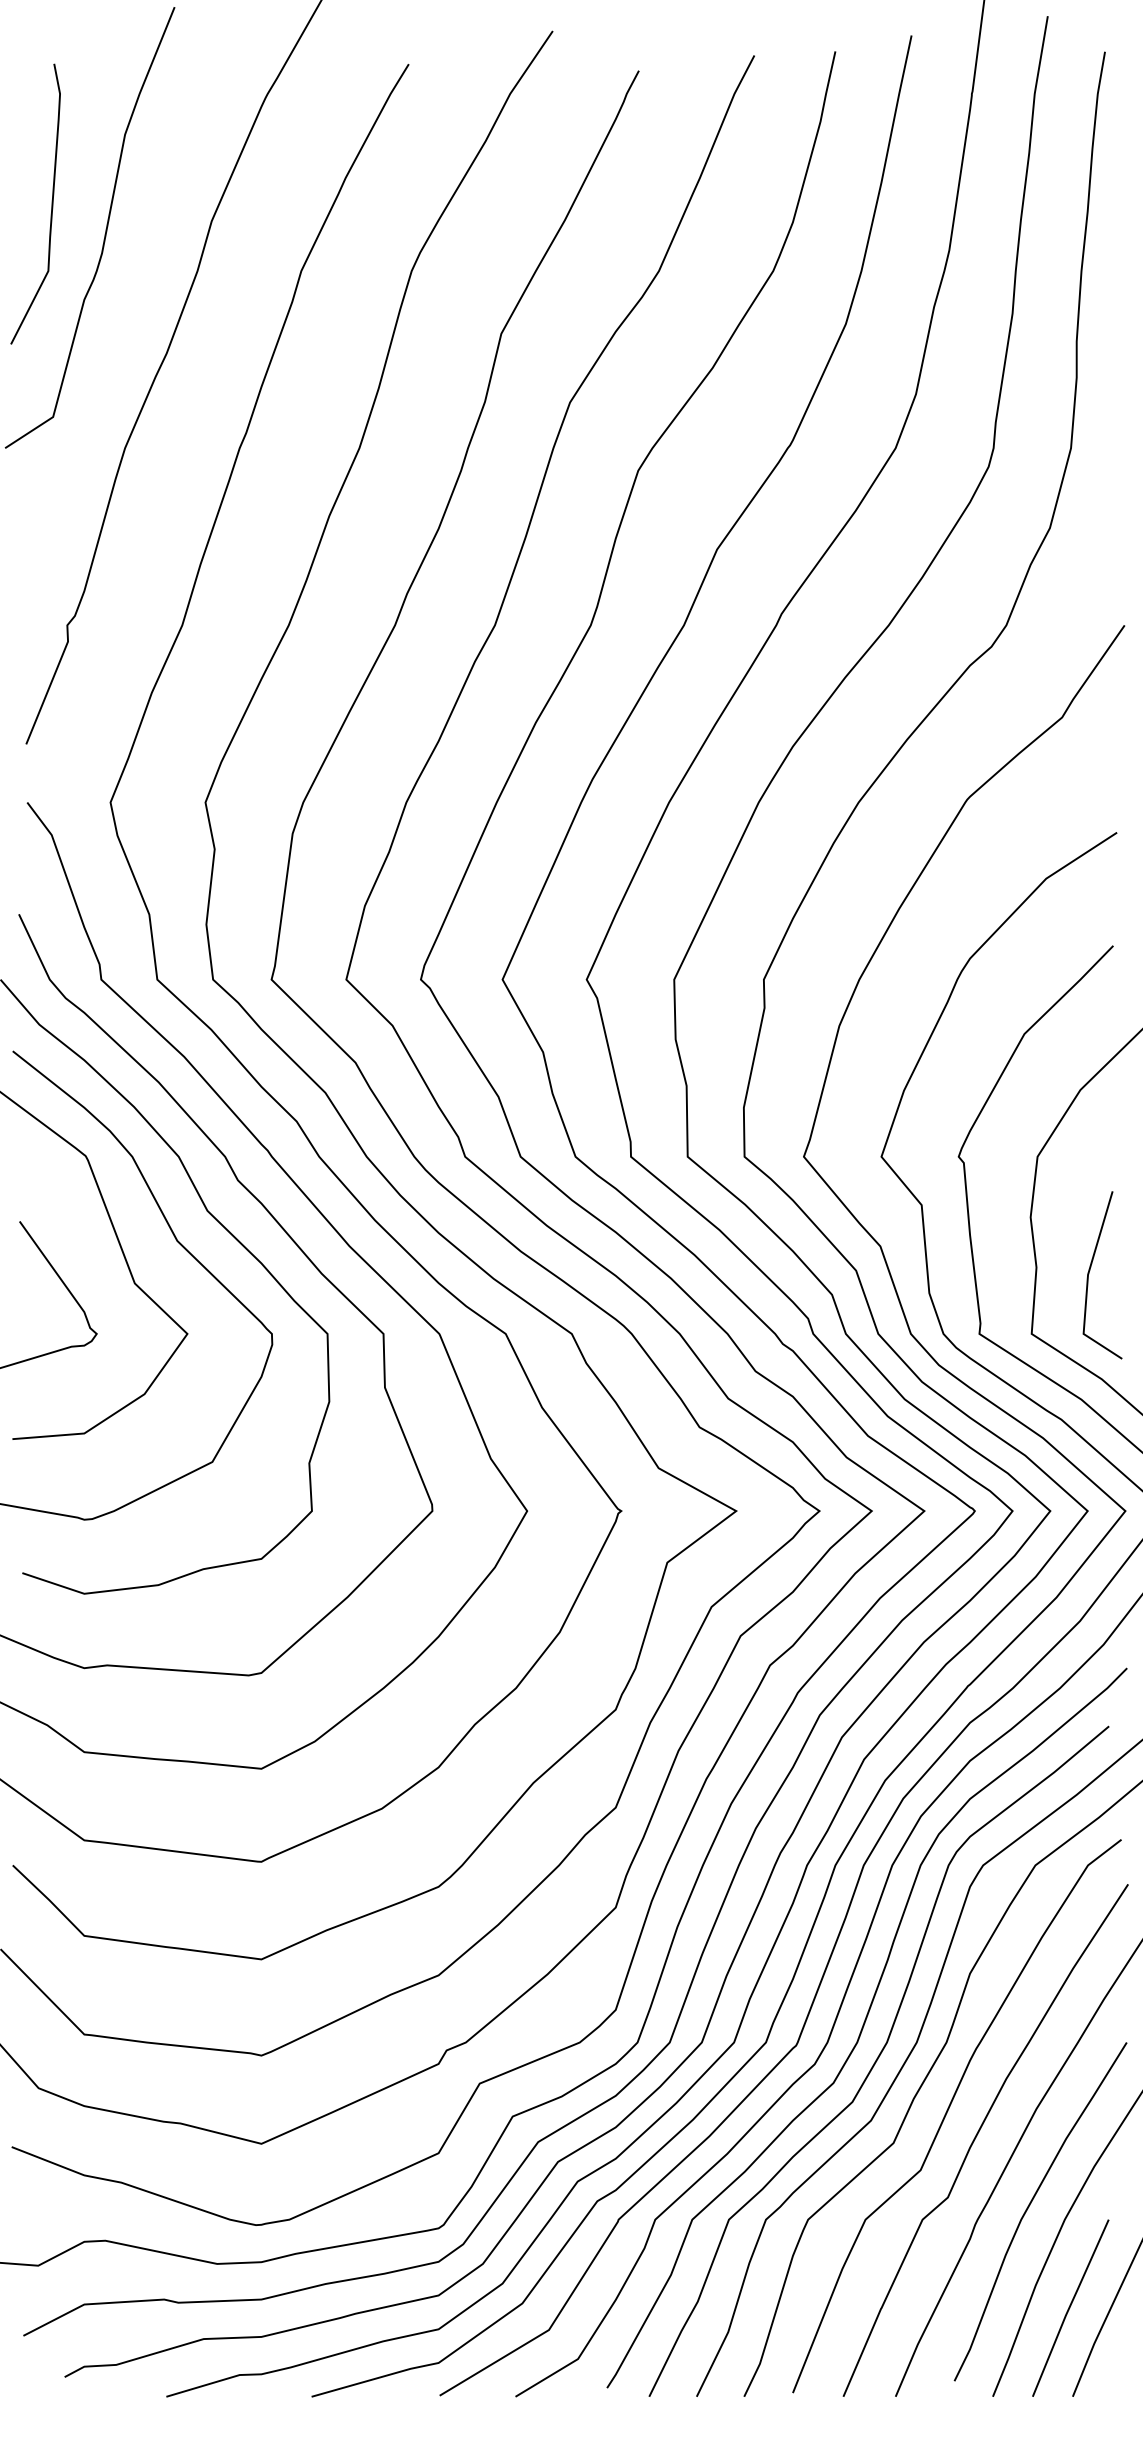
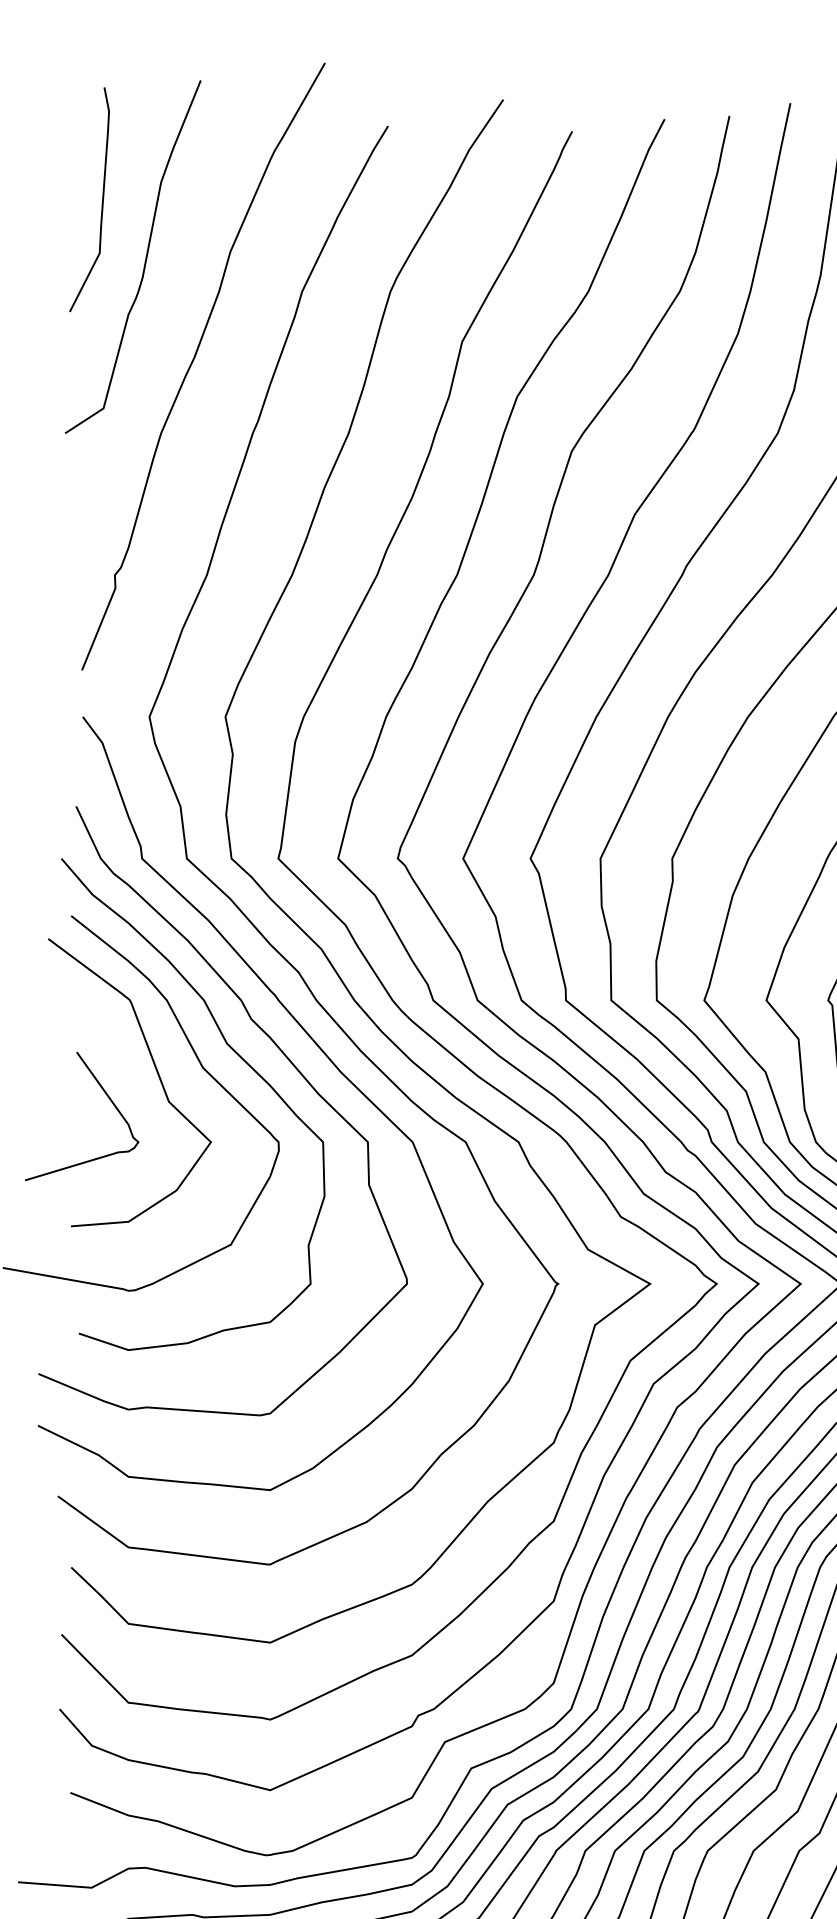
curve: (51, 203) -> (102, 199), moved

